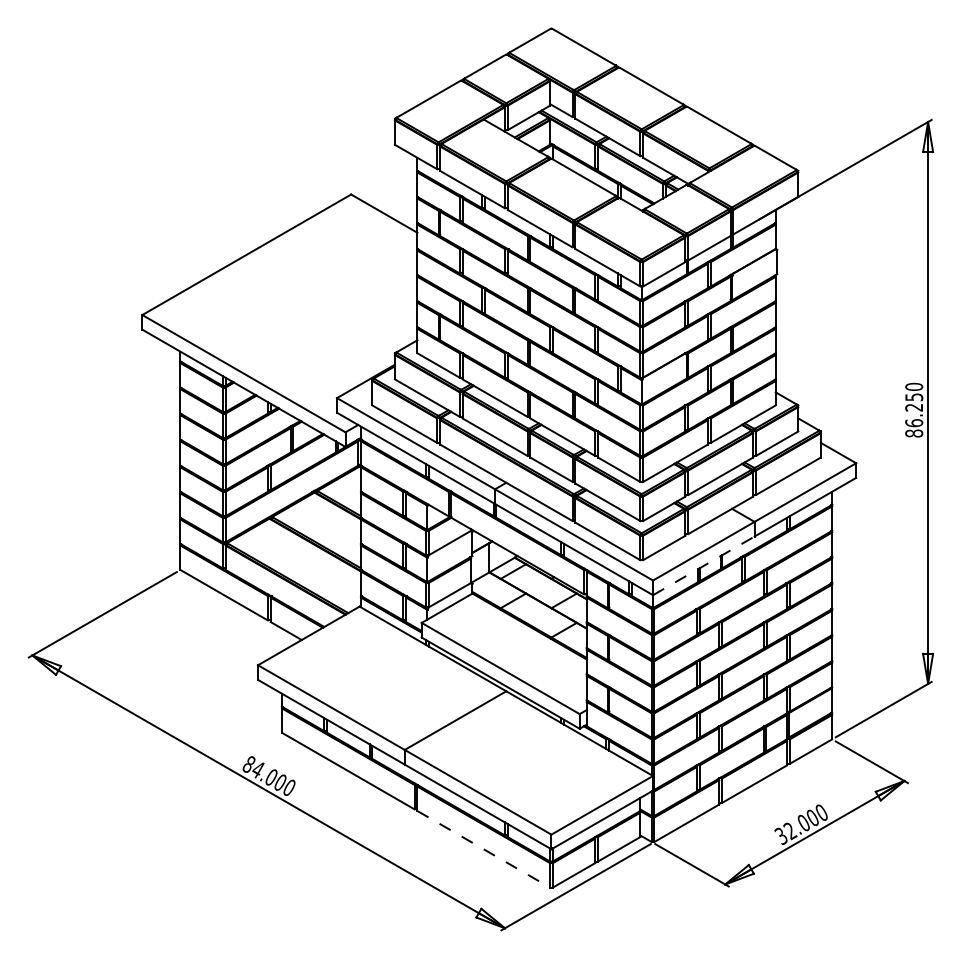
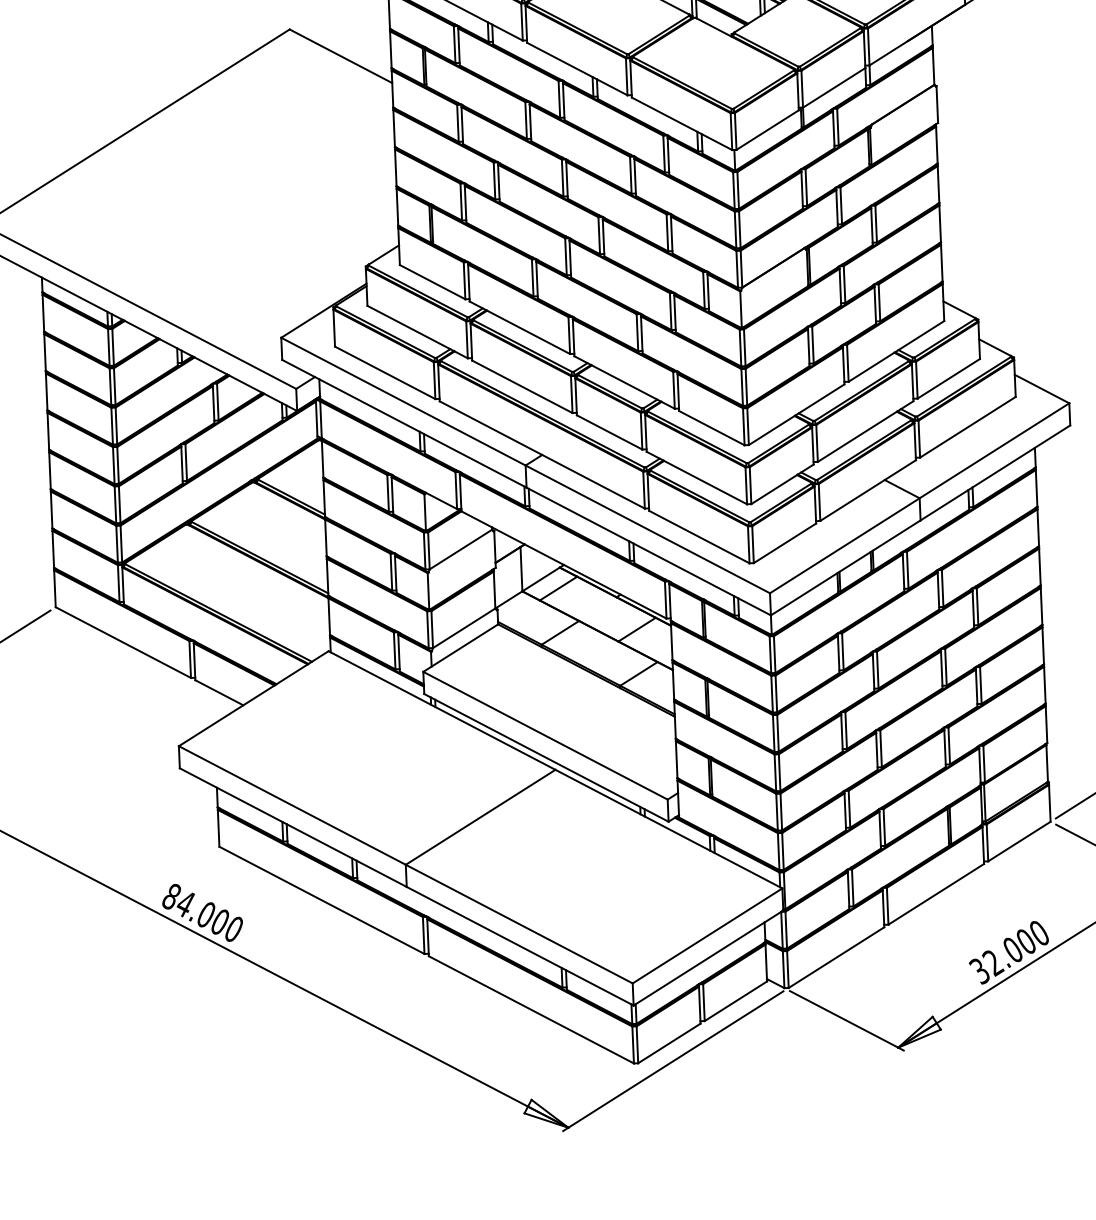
line: (703, 565) -> (845, 567), dashed -> solid
line: (483, 849) -> (531, 1010), dashed -> solid

